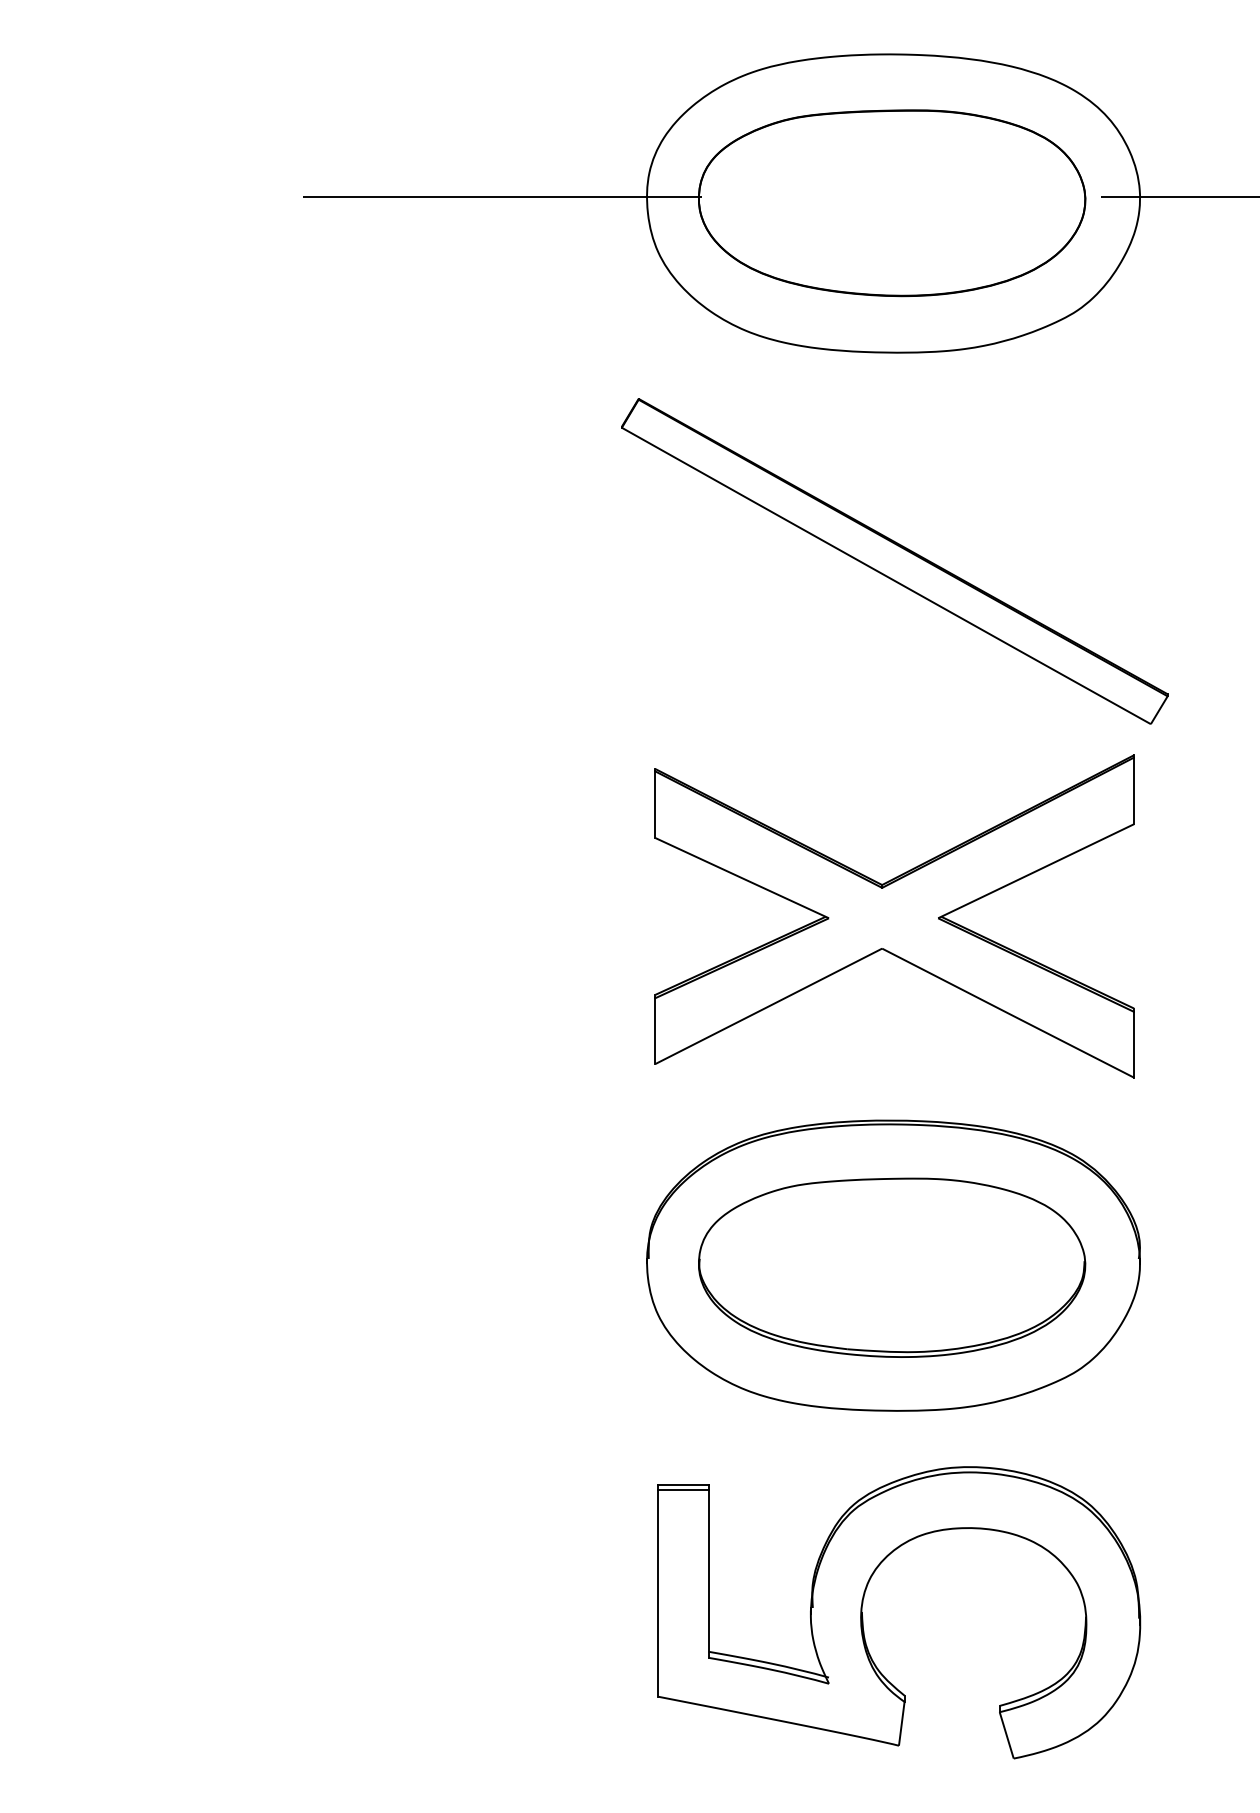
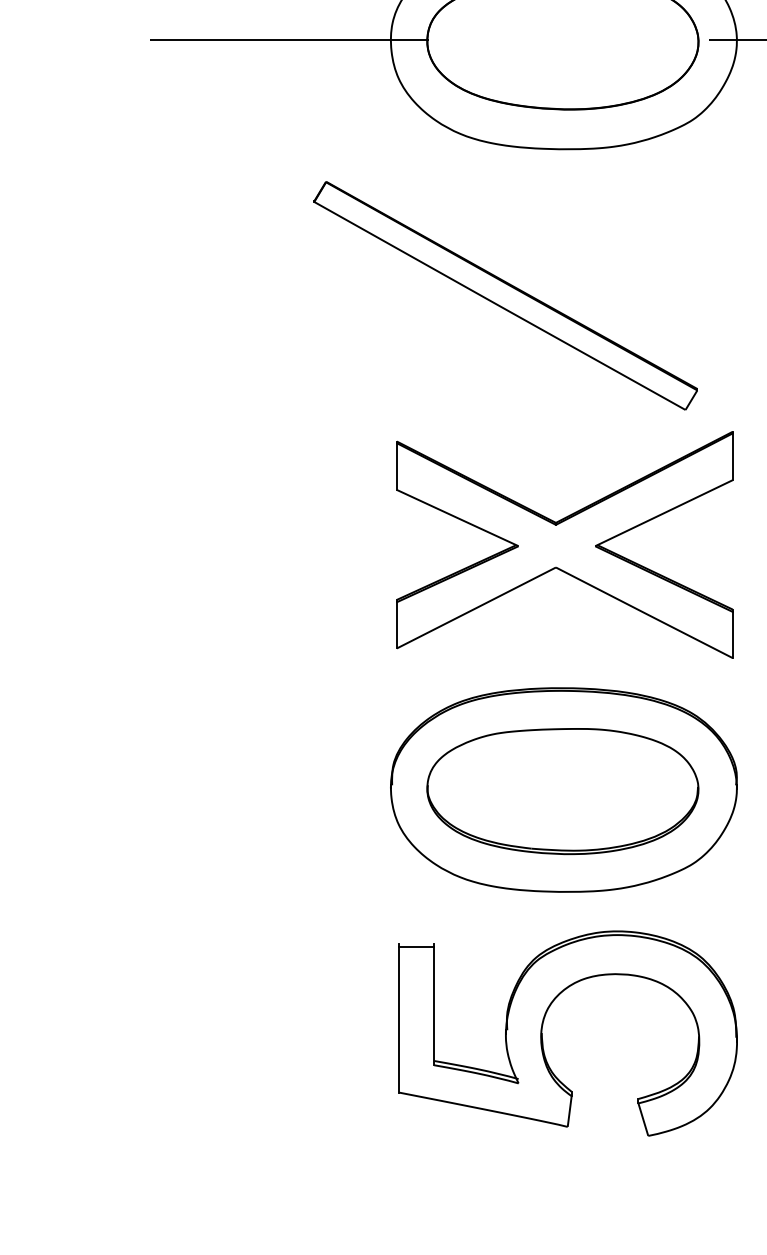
part: (894, 561) -> (505, 295), moved
line: (683, 1484) -> (416, 943), removed

